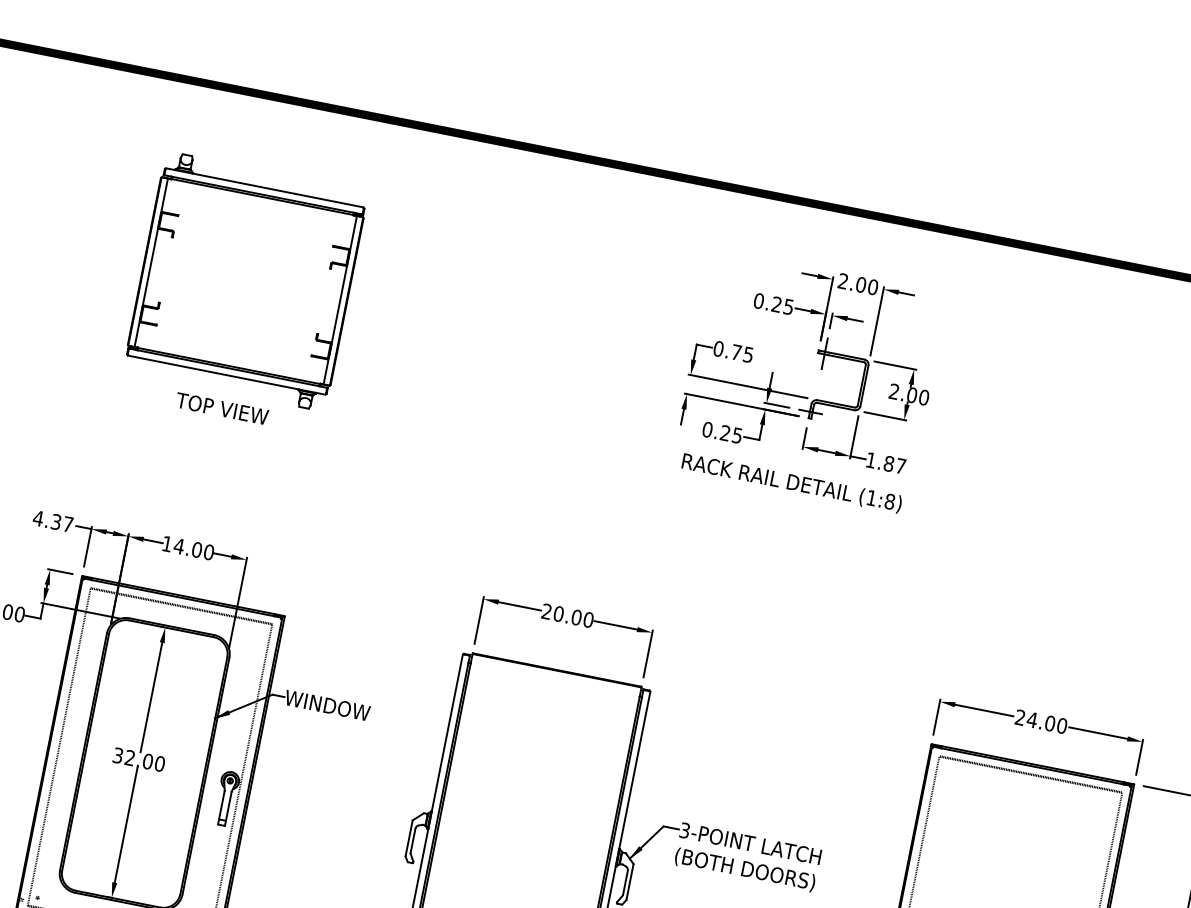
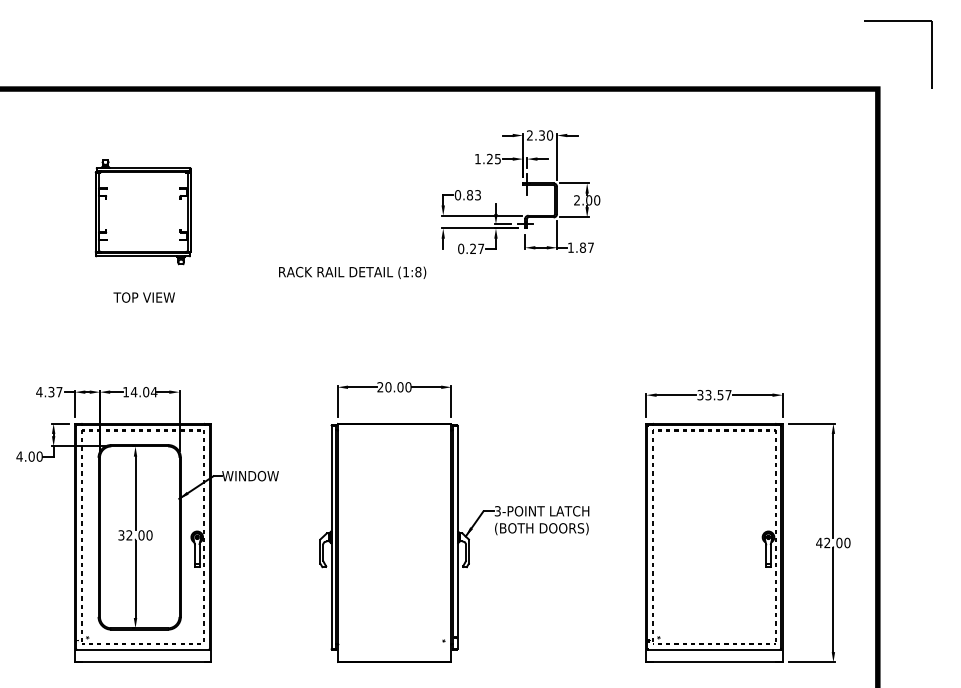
part: (246, 282) -> (143, 212), size x0.7
text: (860, 284) -> (541, 135), 2.00 -> 2.30
text: (758, 300) -> (477, 158), 0.25 -> 1.25
text: (741, 353) -> (473, 195), 0.75 -> 0.83
text: (737, 435) -> (481, 248), 0.25 -> 0.27
text: (791, 482) -> (352, 272), moved
text: (207, 552) -> (153, 392), 14.00 -> 14.04
text: (1041, 722) -> (714, 395), 24.00 -> 33.57

